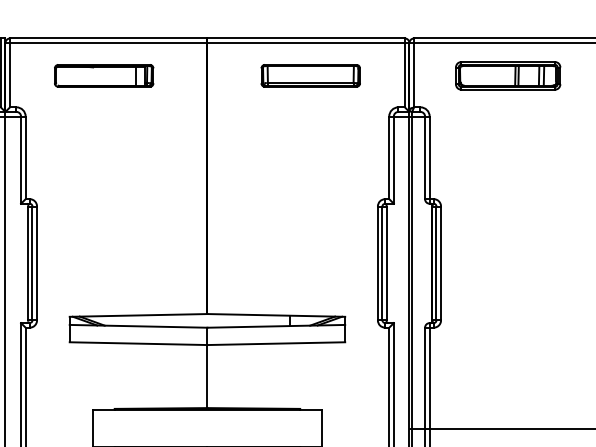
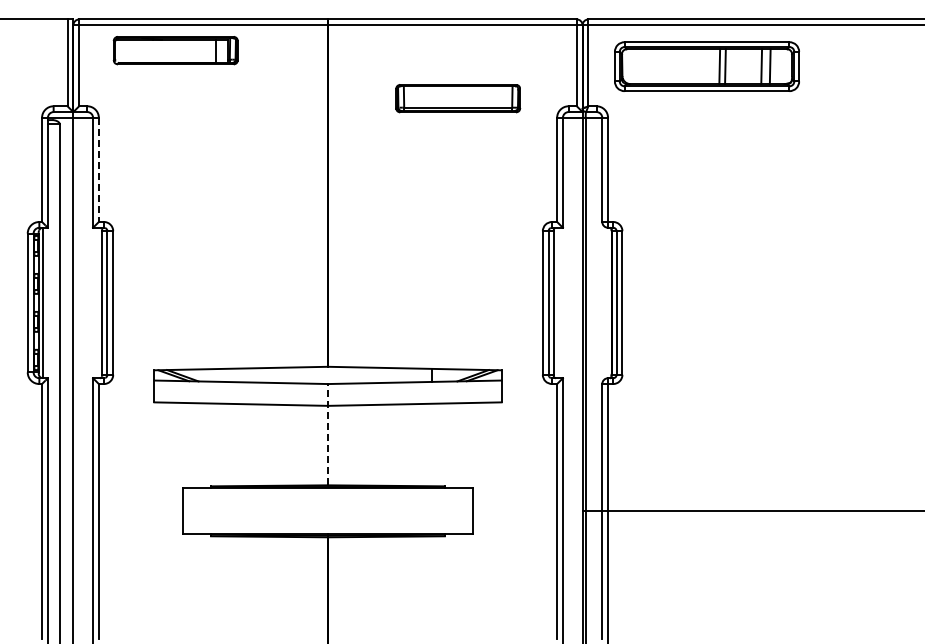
part: (103, 75) -> (175, 50), moved
part: (310, 75) -> (458, 98), moved
part: (507, 75) -> (706, 66), size x1.4
line: (25, 158) -> (98, 170), solid -> dashed
line: (207, 367) -> (328, 434), solid -> dashed

